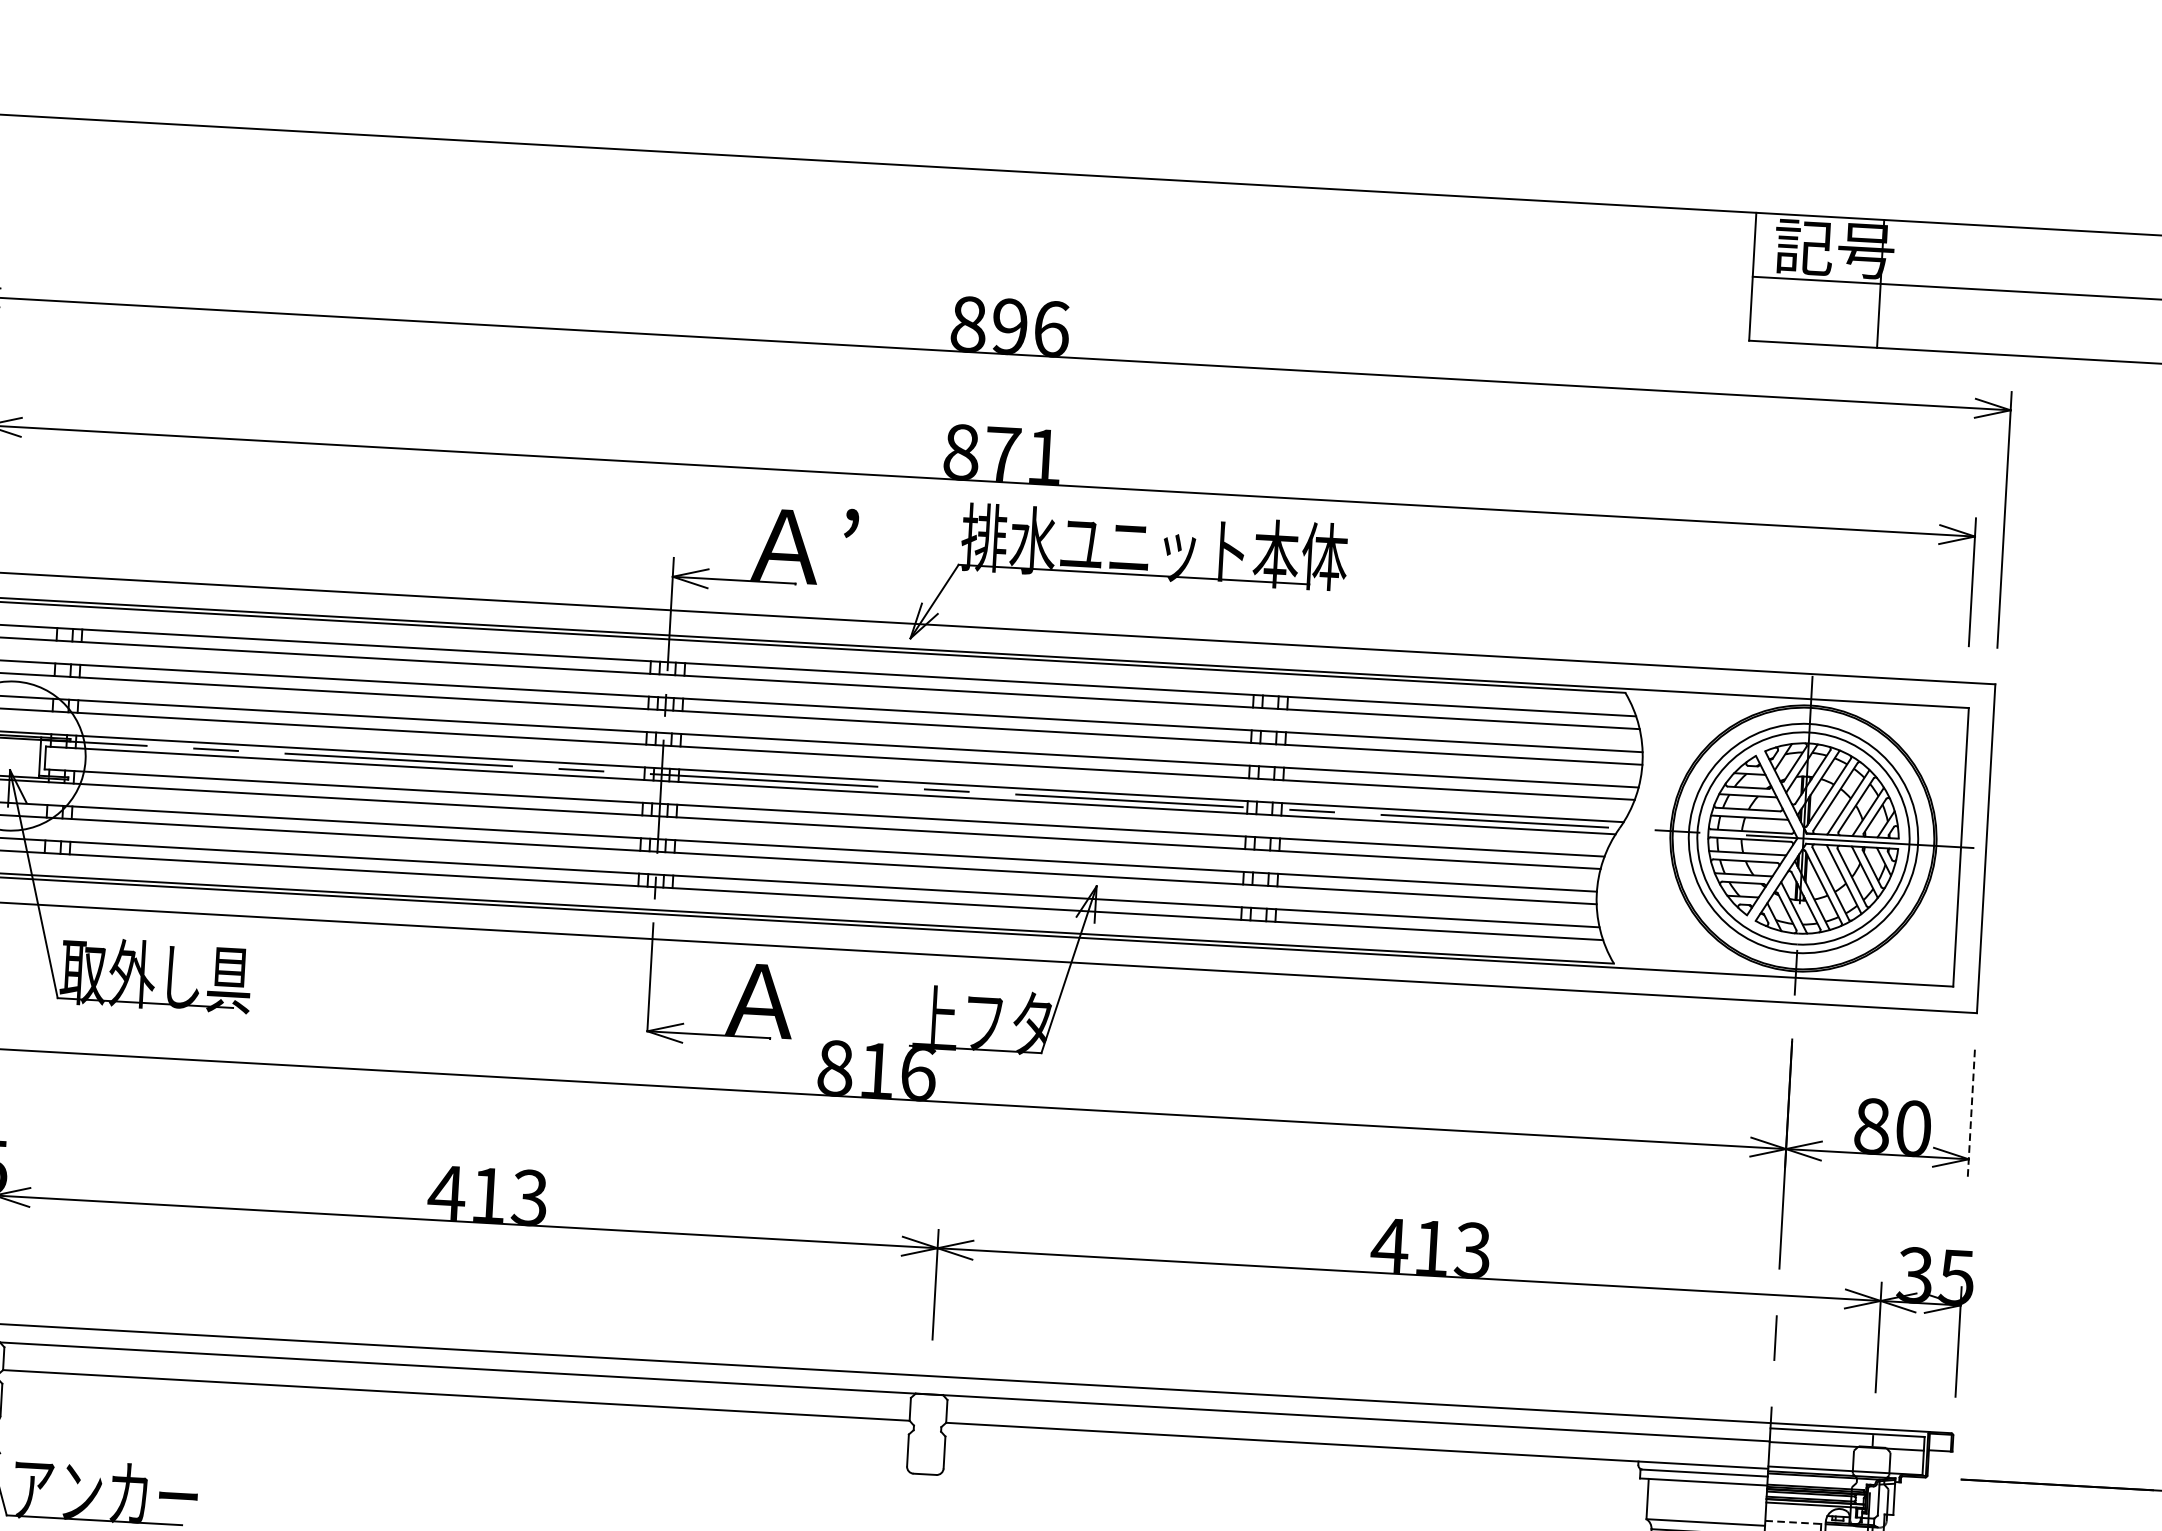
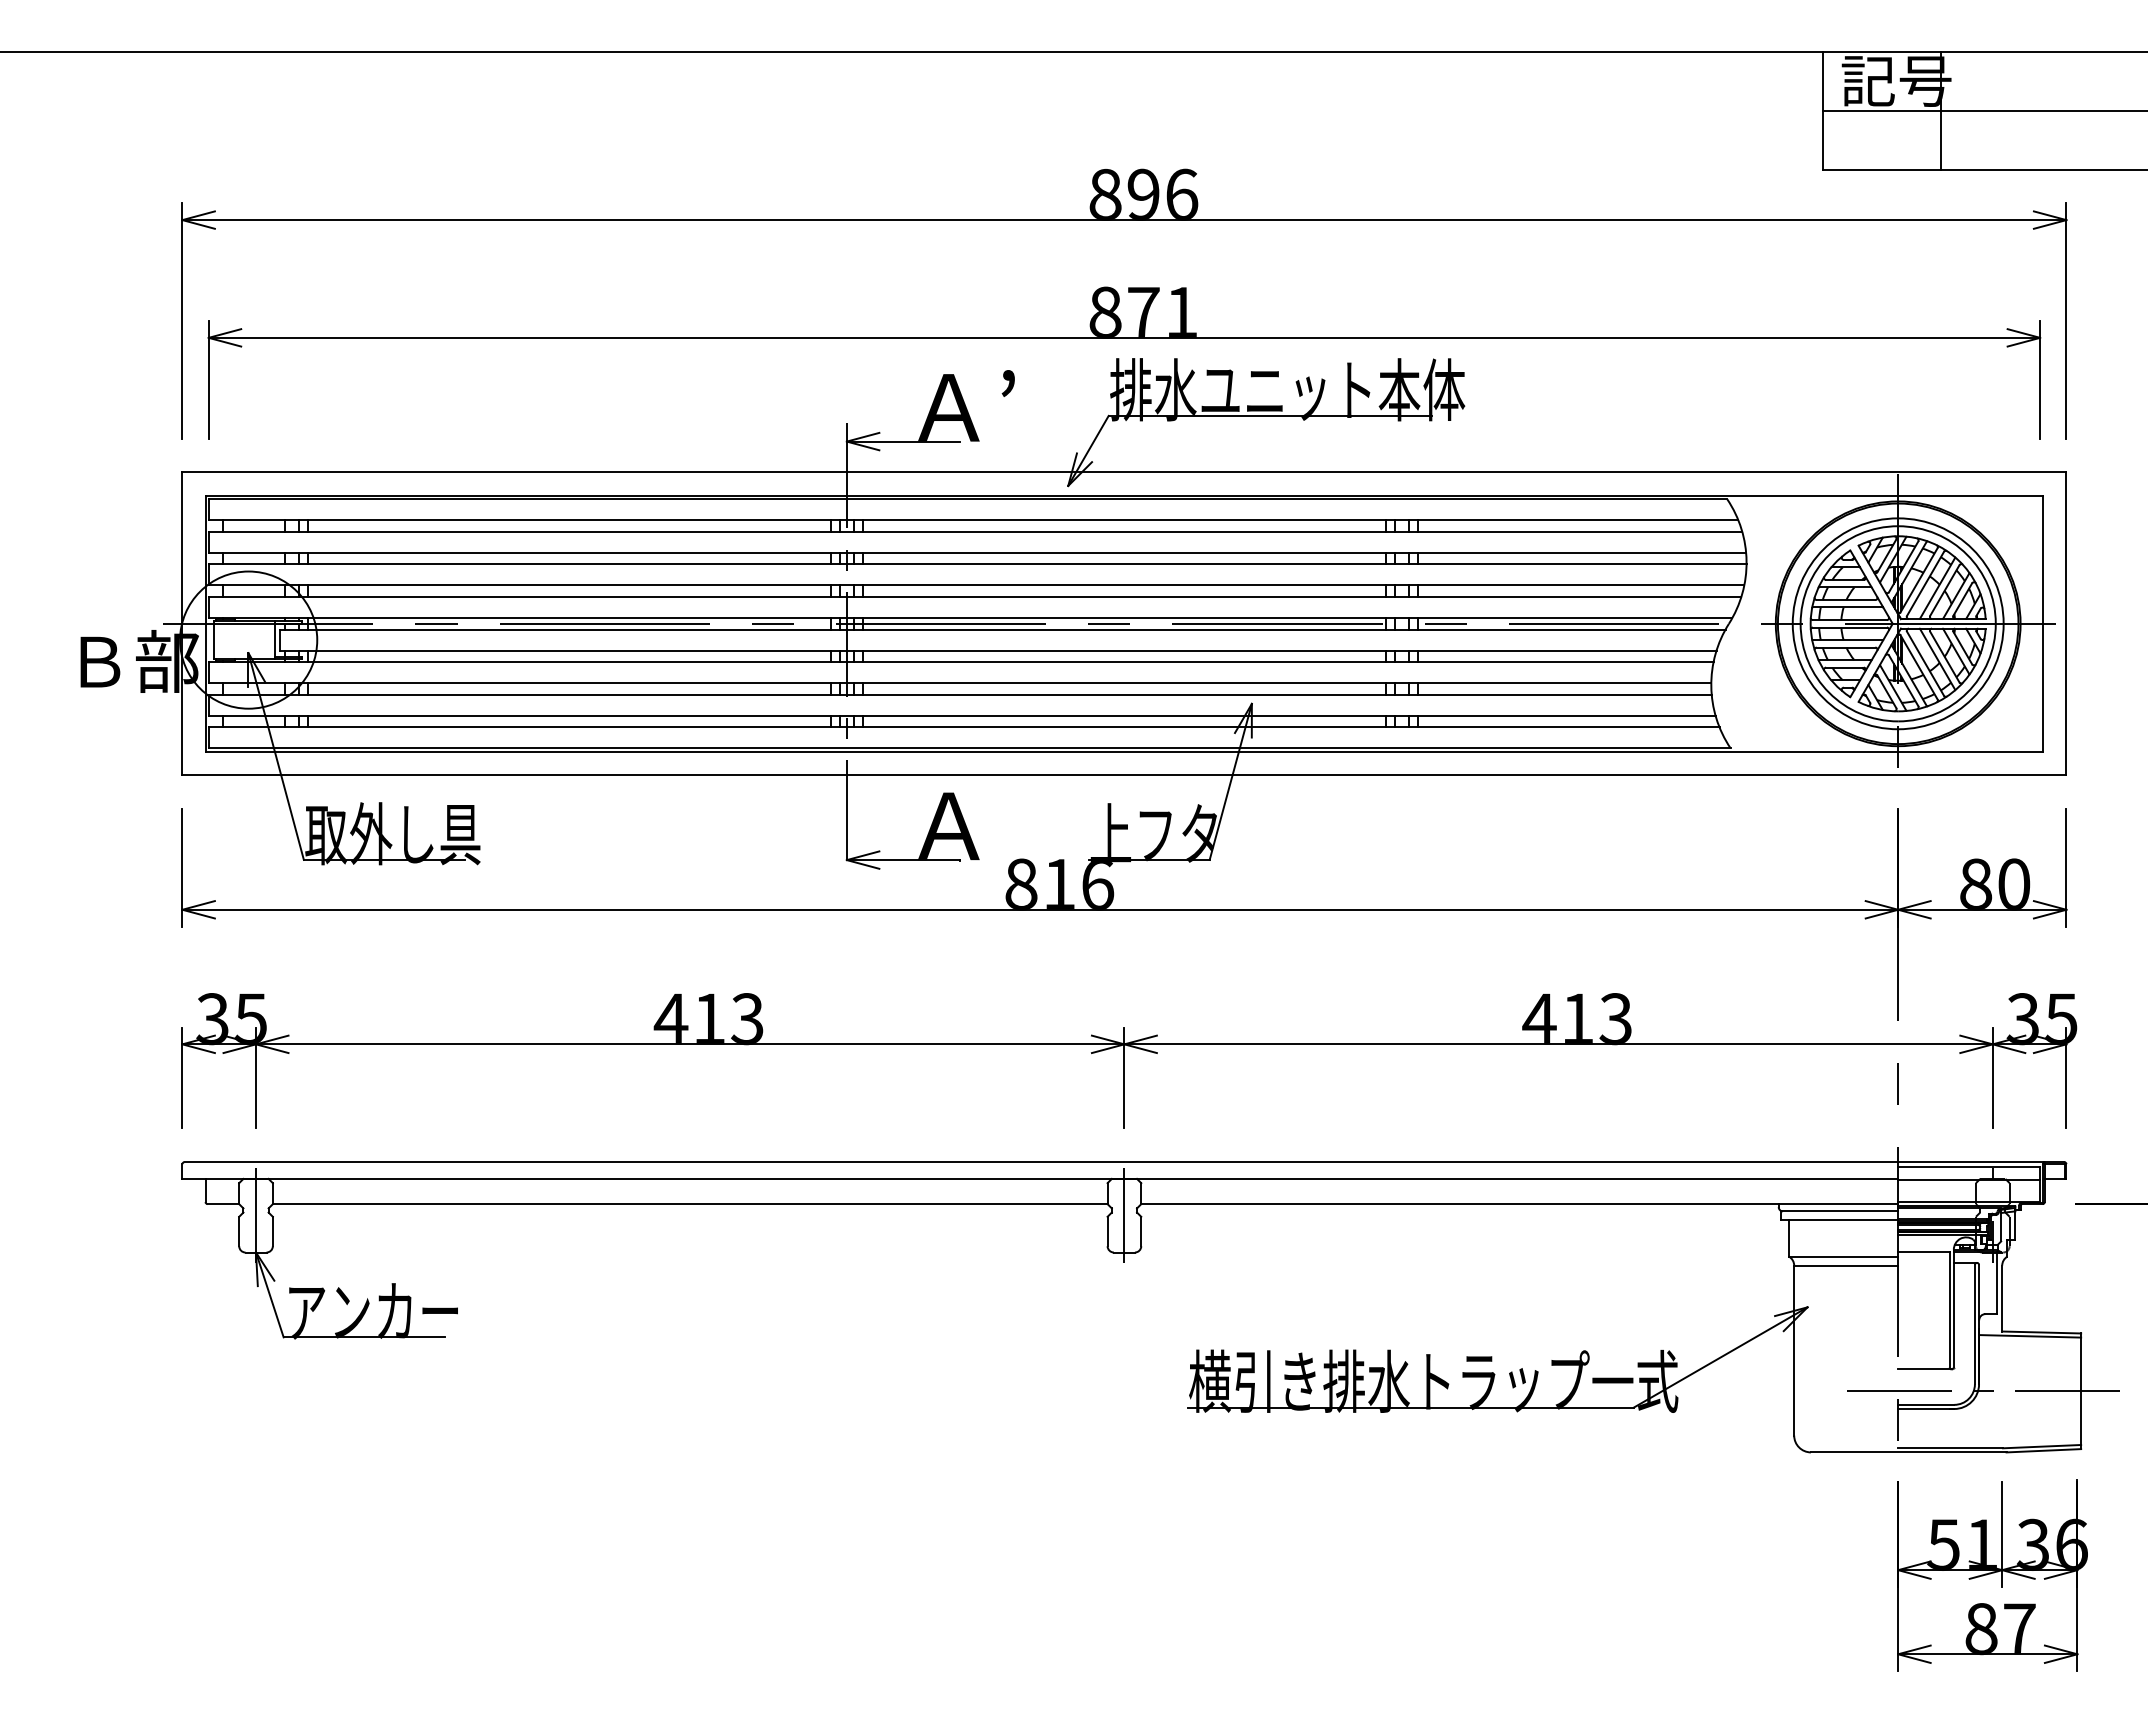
line: (1971, 1113) -> (2066, 867), dashed -> solid
line: (927, 1433) -> (1124, 1214), added
line: (1792, 1522) -> (1923, 1252), dashed -> solid

